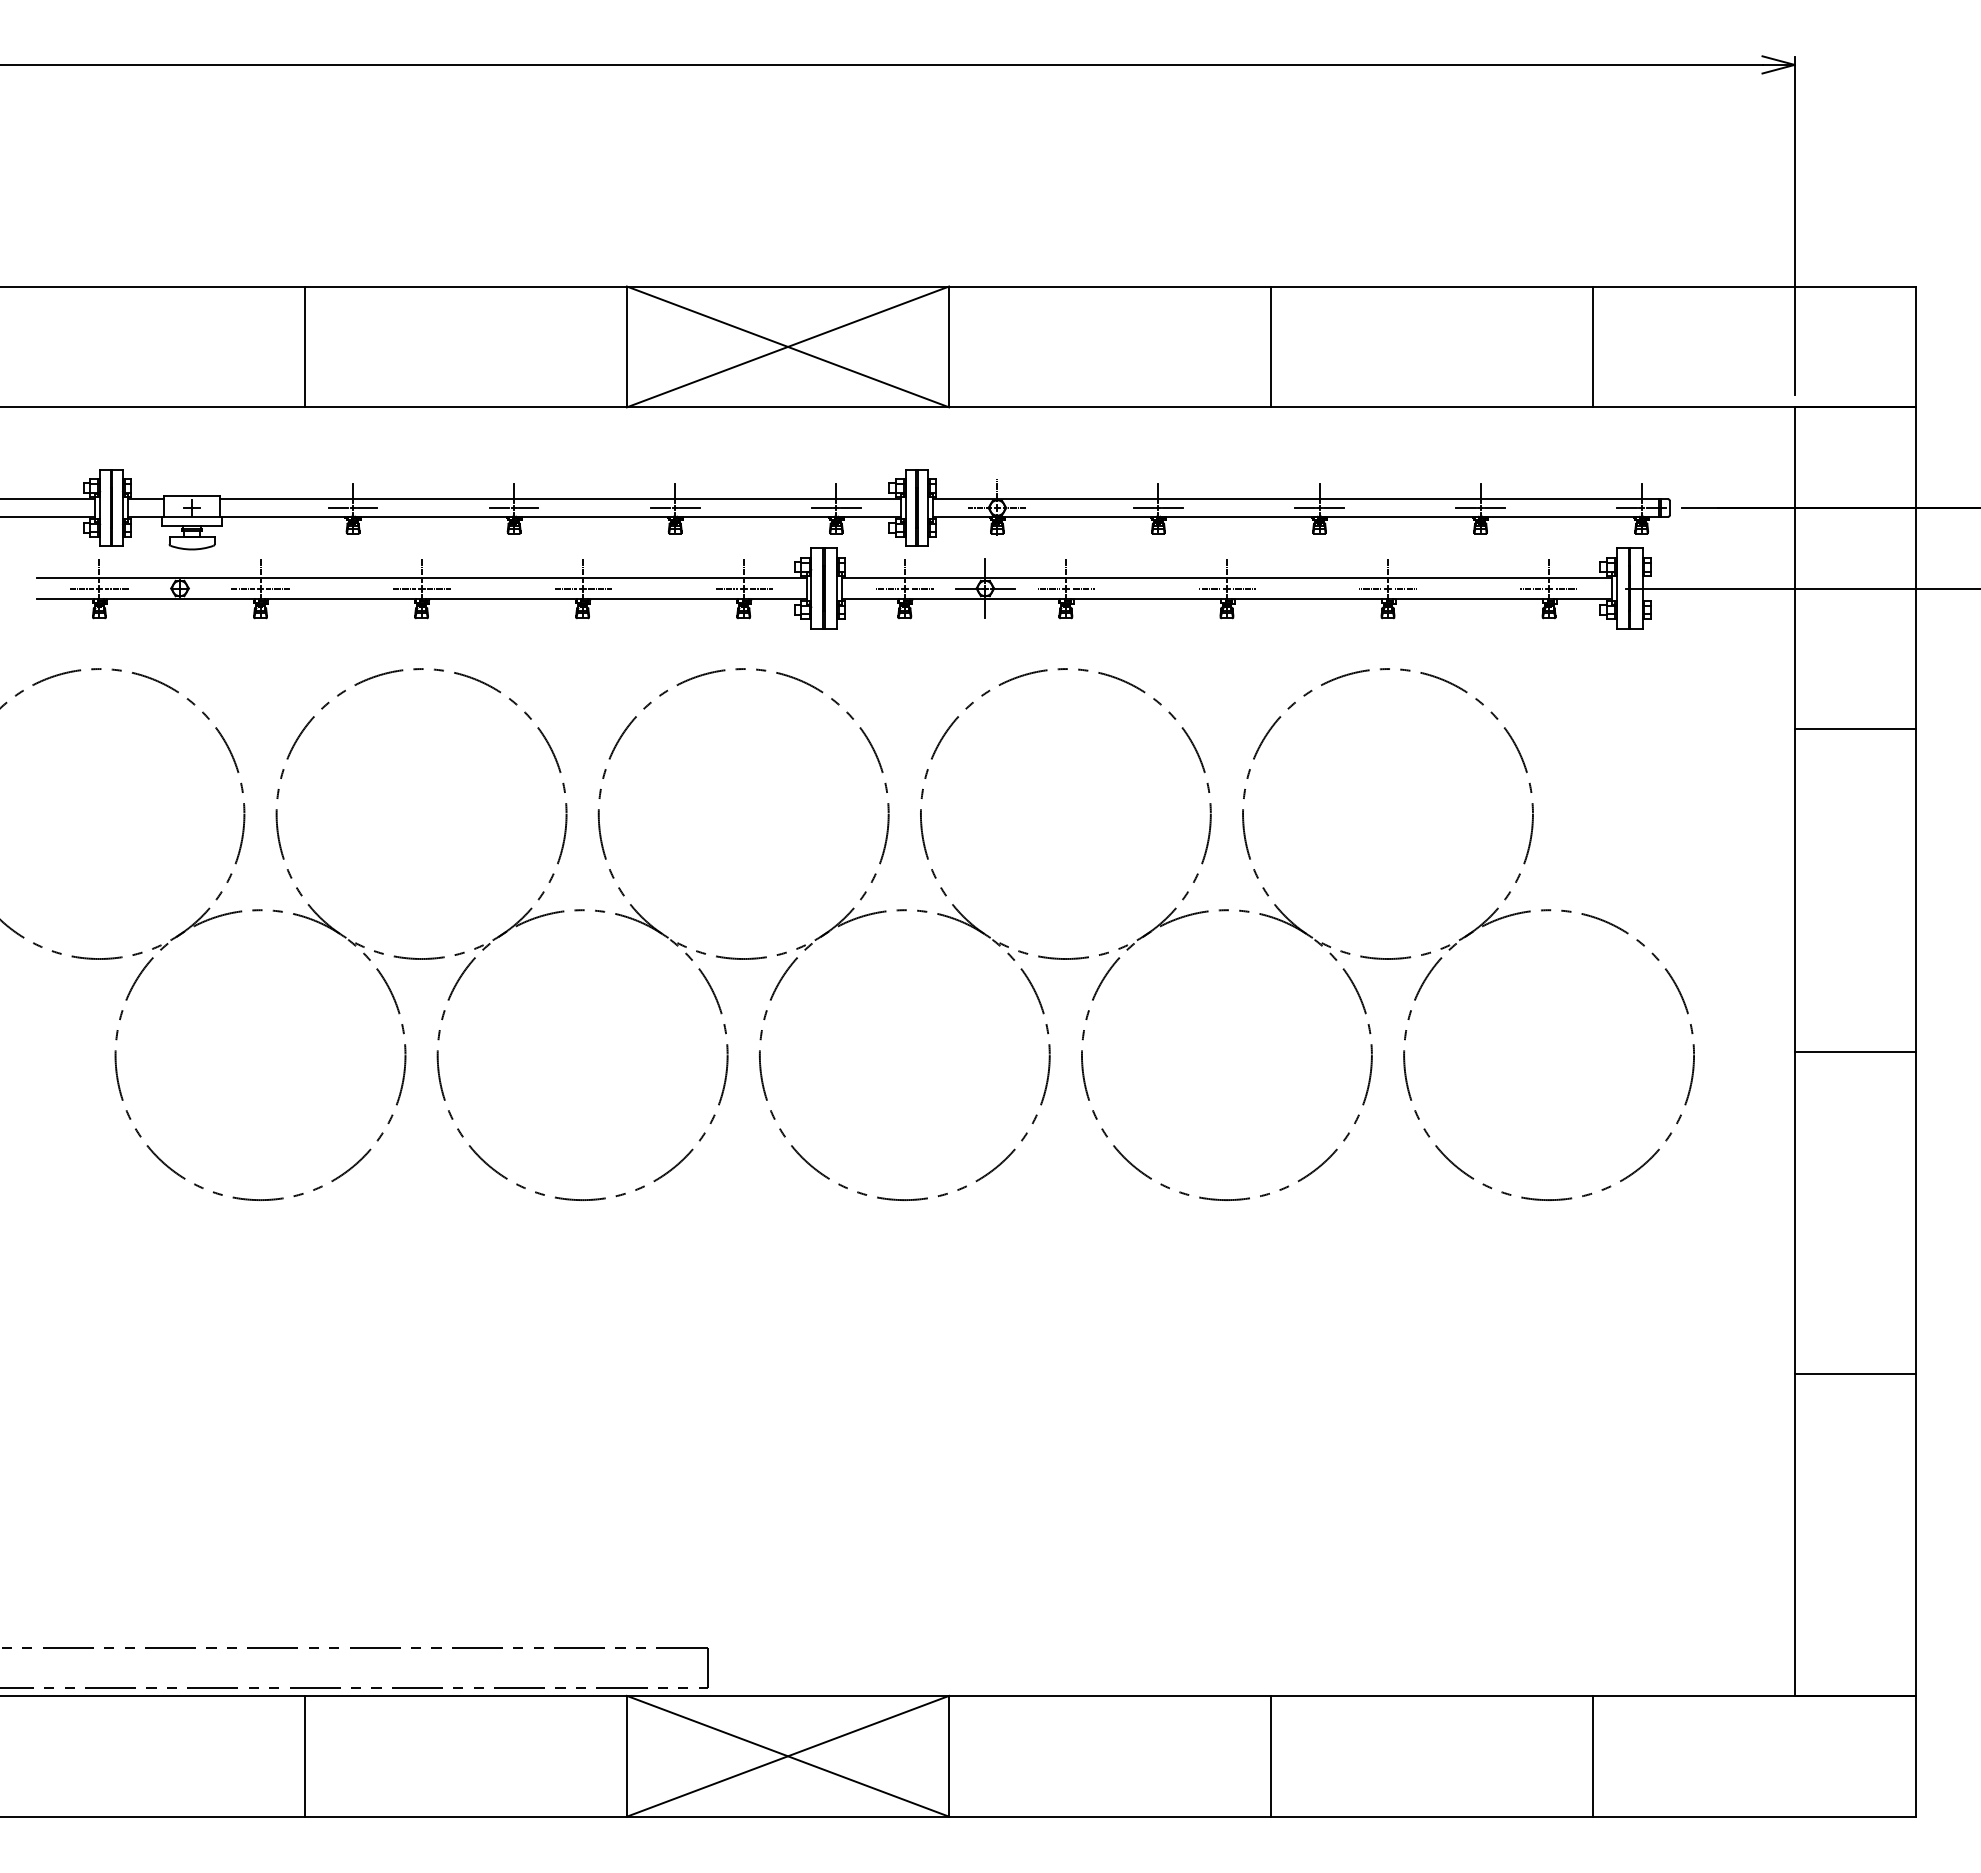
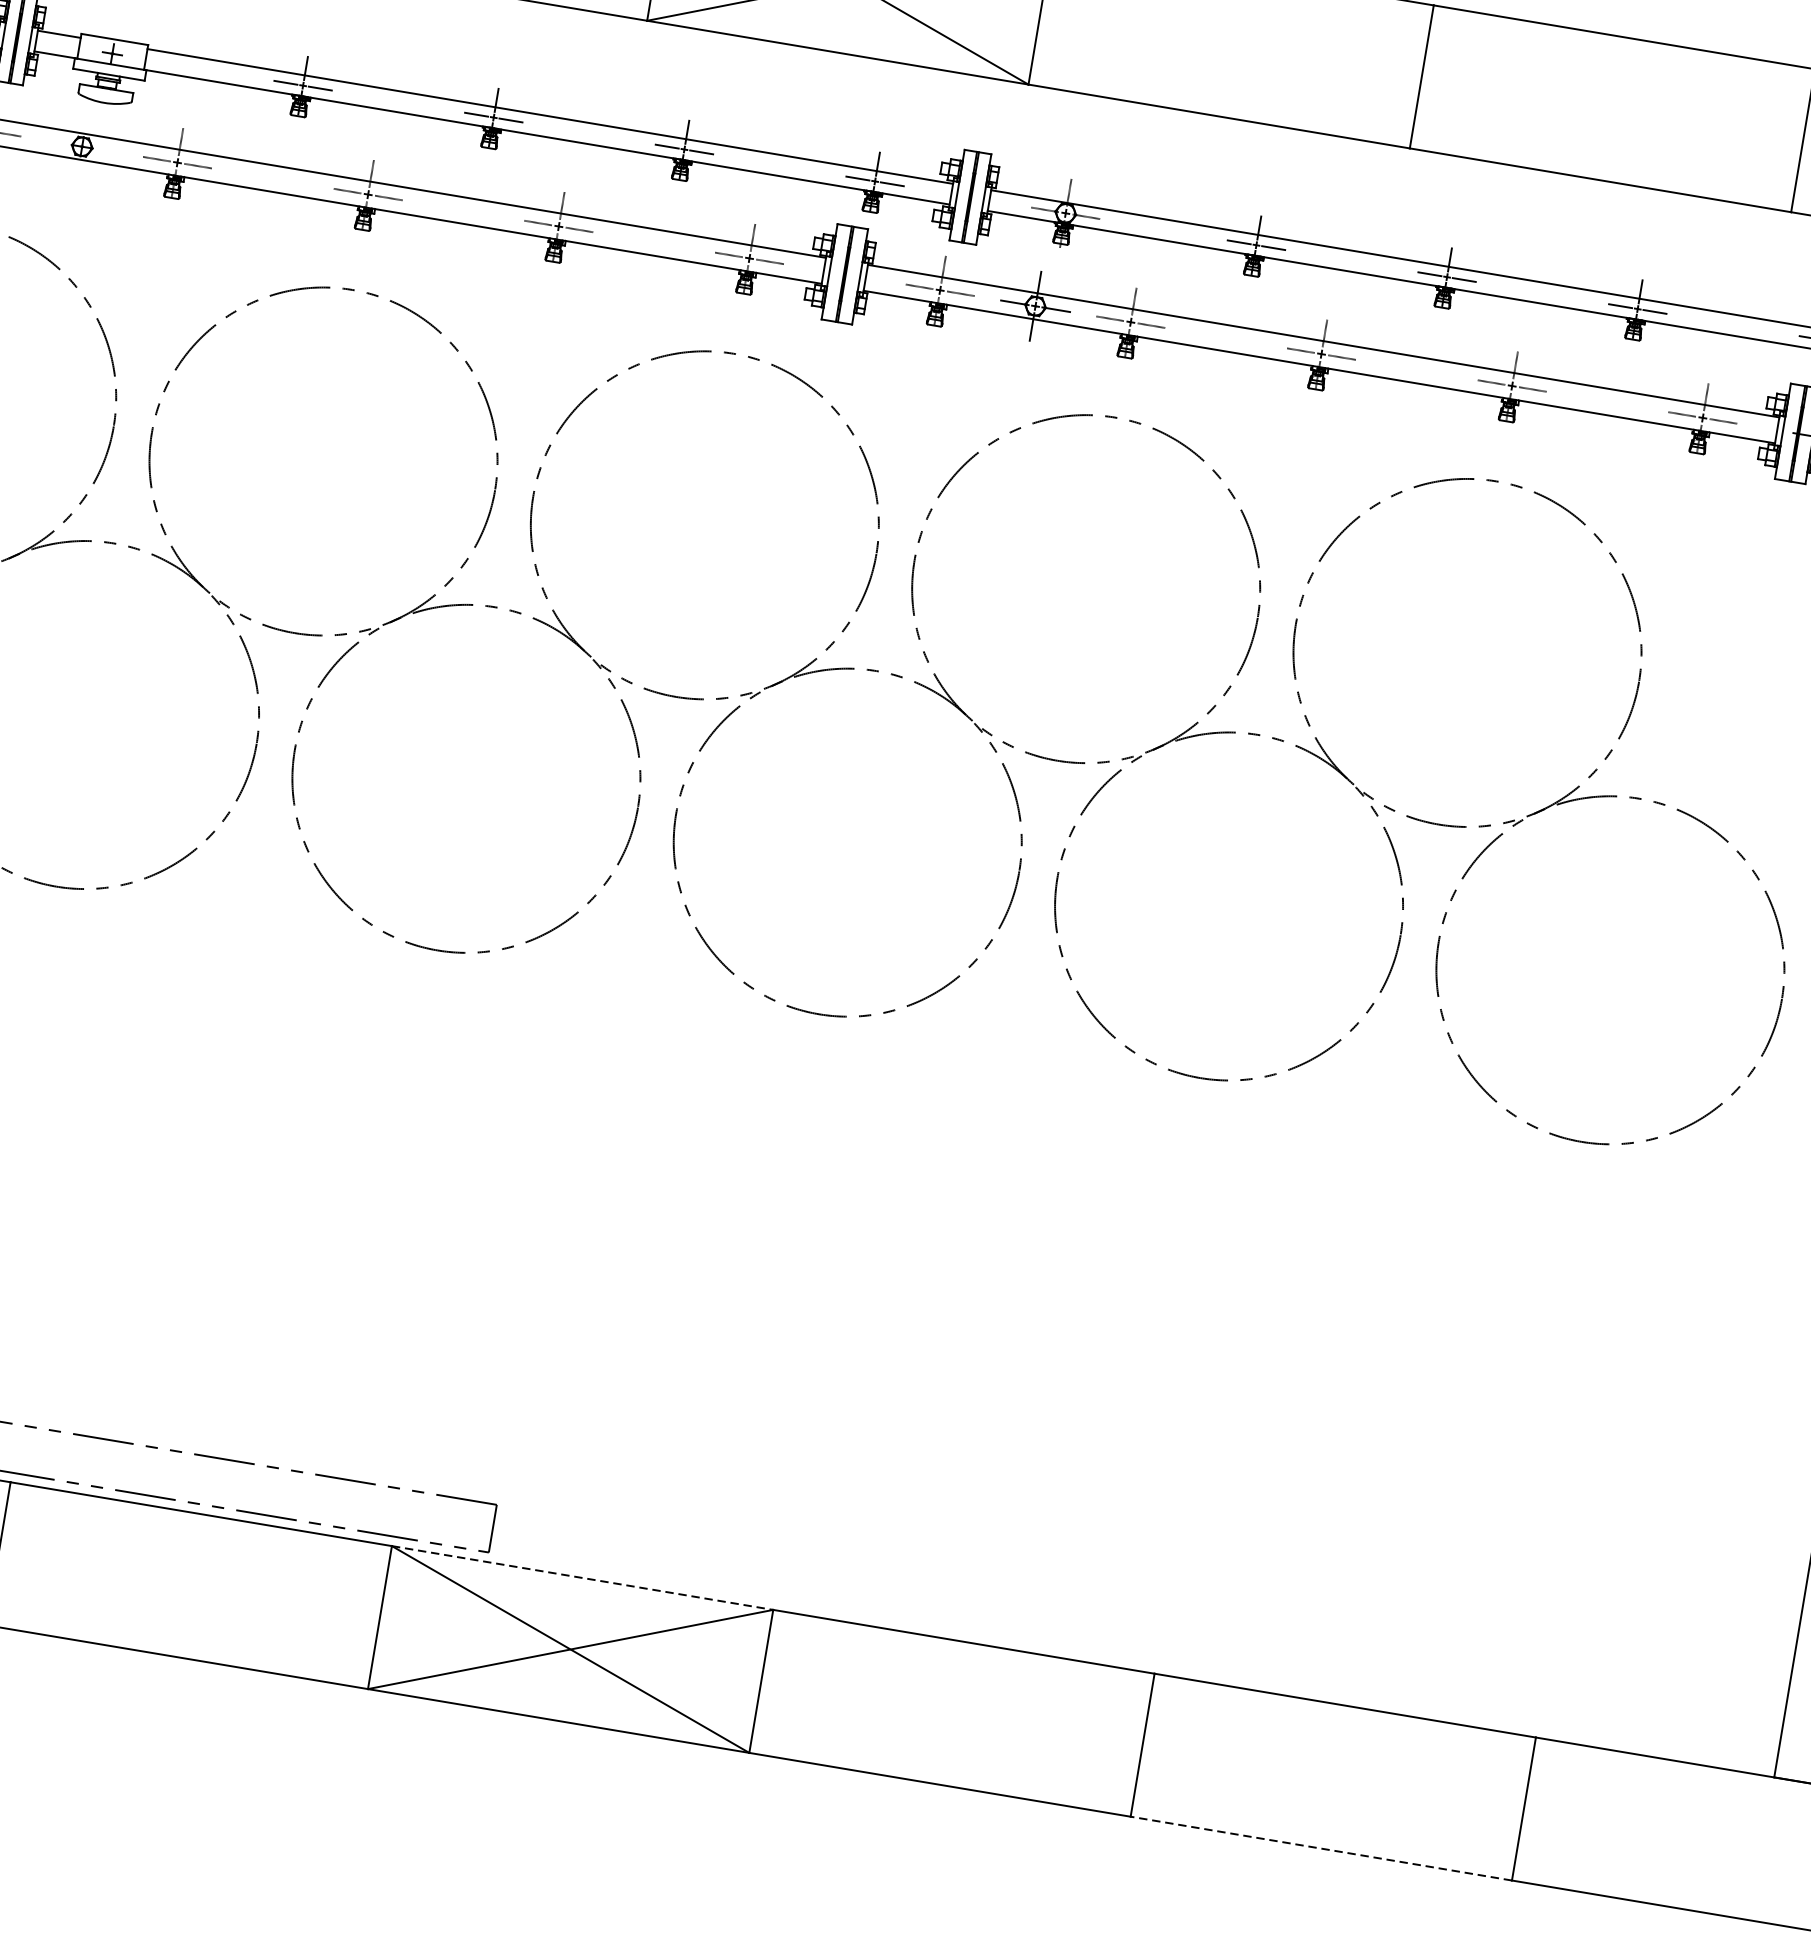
line: (788, 1695) -> (583, 1577), solid -> dashed
line: (1431, 1816) -> (1320, 1848), solid -> dashed

